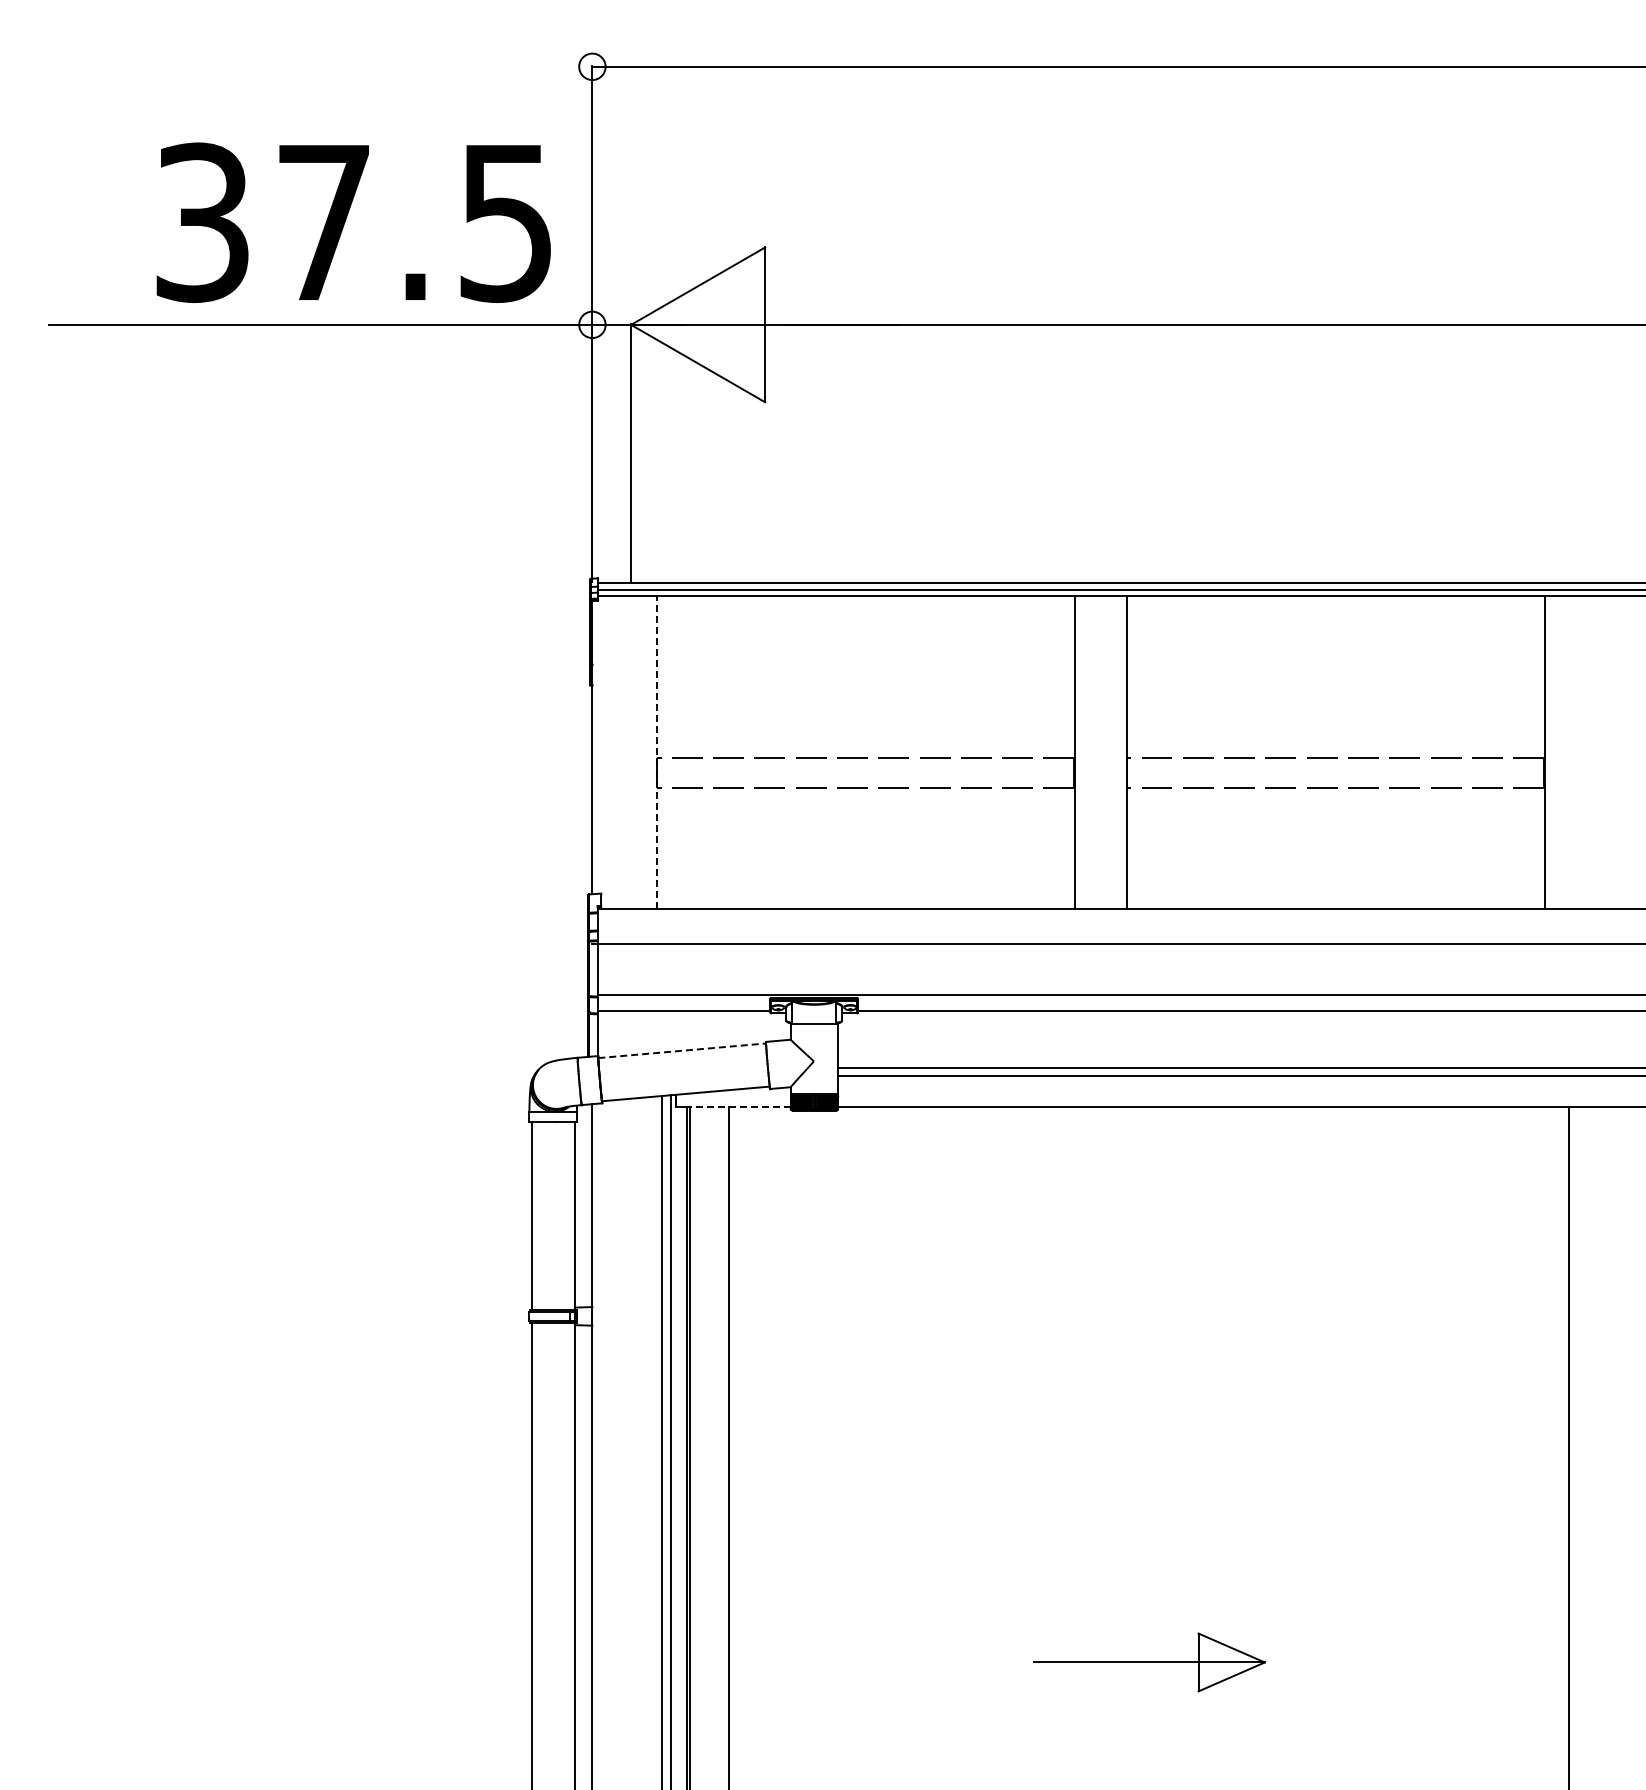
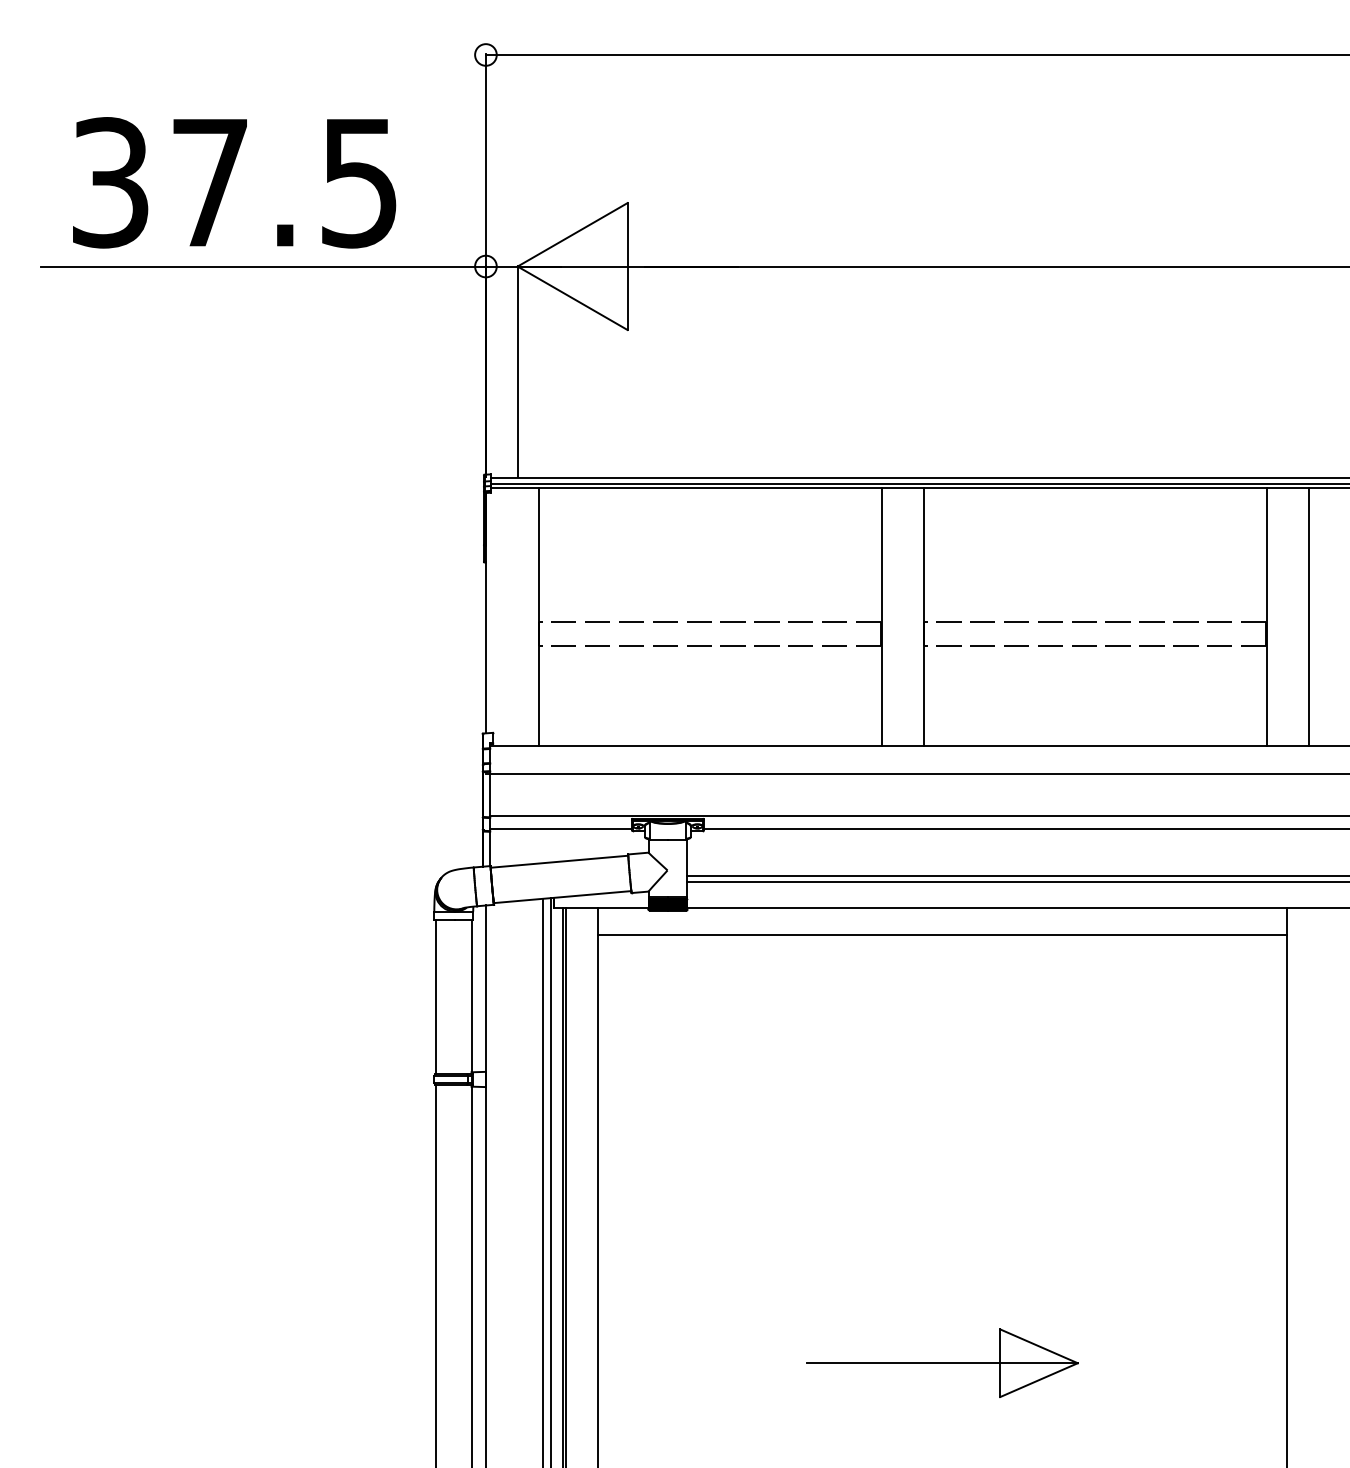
text: (353, 222) -> (234, 182), moved
line: (656, 752) -> (538, 617), dashed -> solid
line: (1596, 752) -> (1309, 617), added
line: (682, 1050) -> (559, 861), dashed -> solid
line: (738, 1106) -> (605, 907), dashed -> solid
line: (1149, 1139) -> (942, 934), added
part: (1149, 1662) -> (942, 1363), size x1.43

